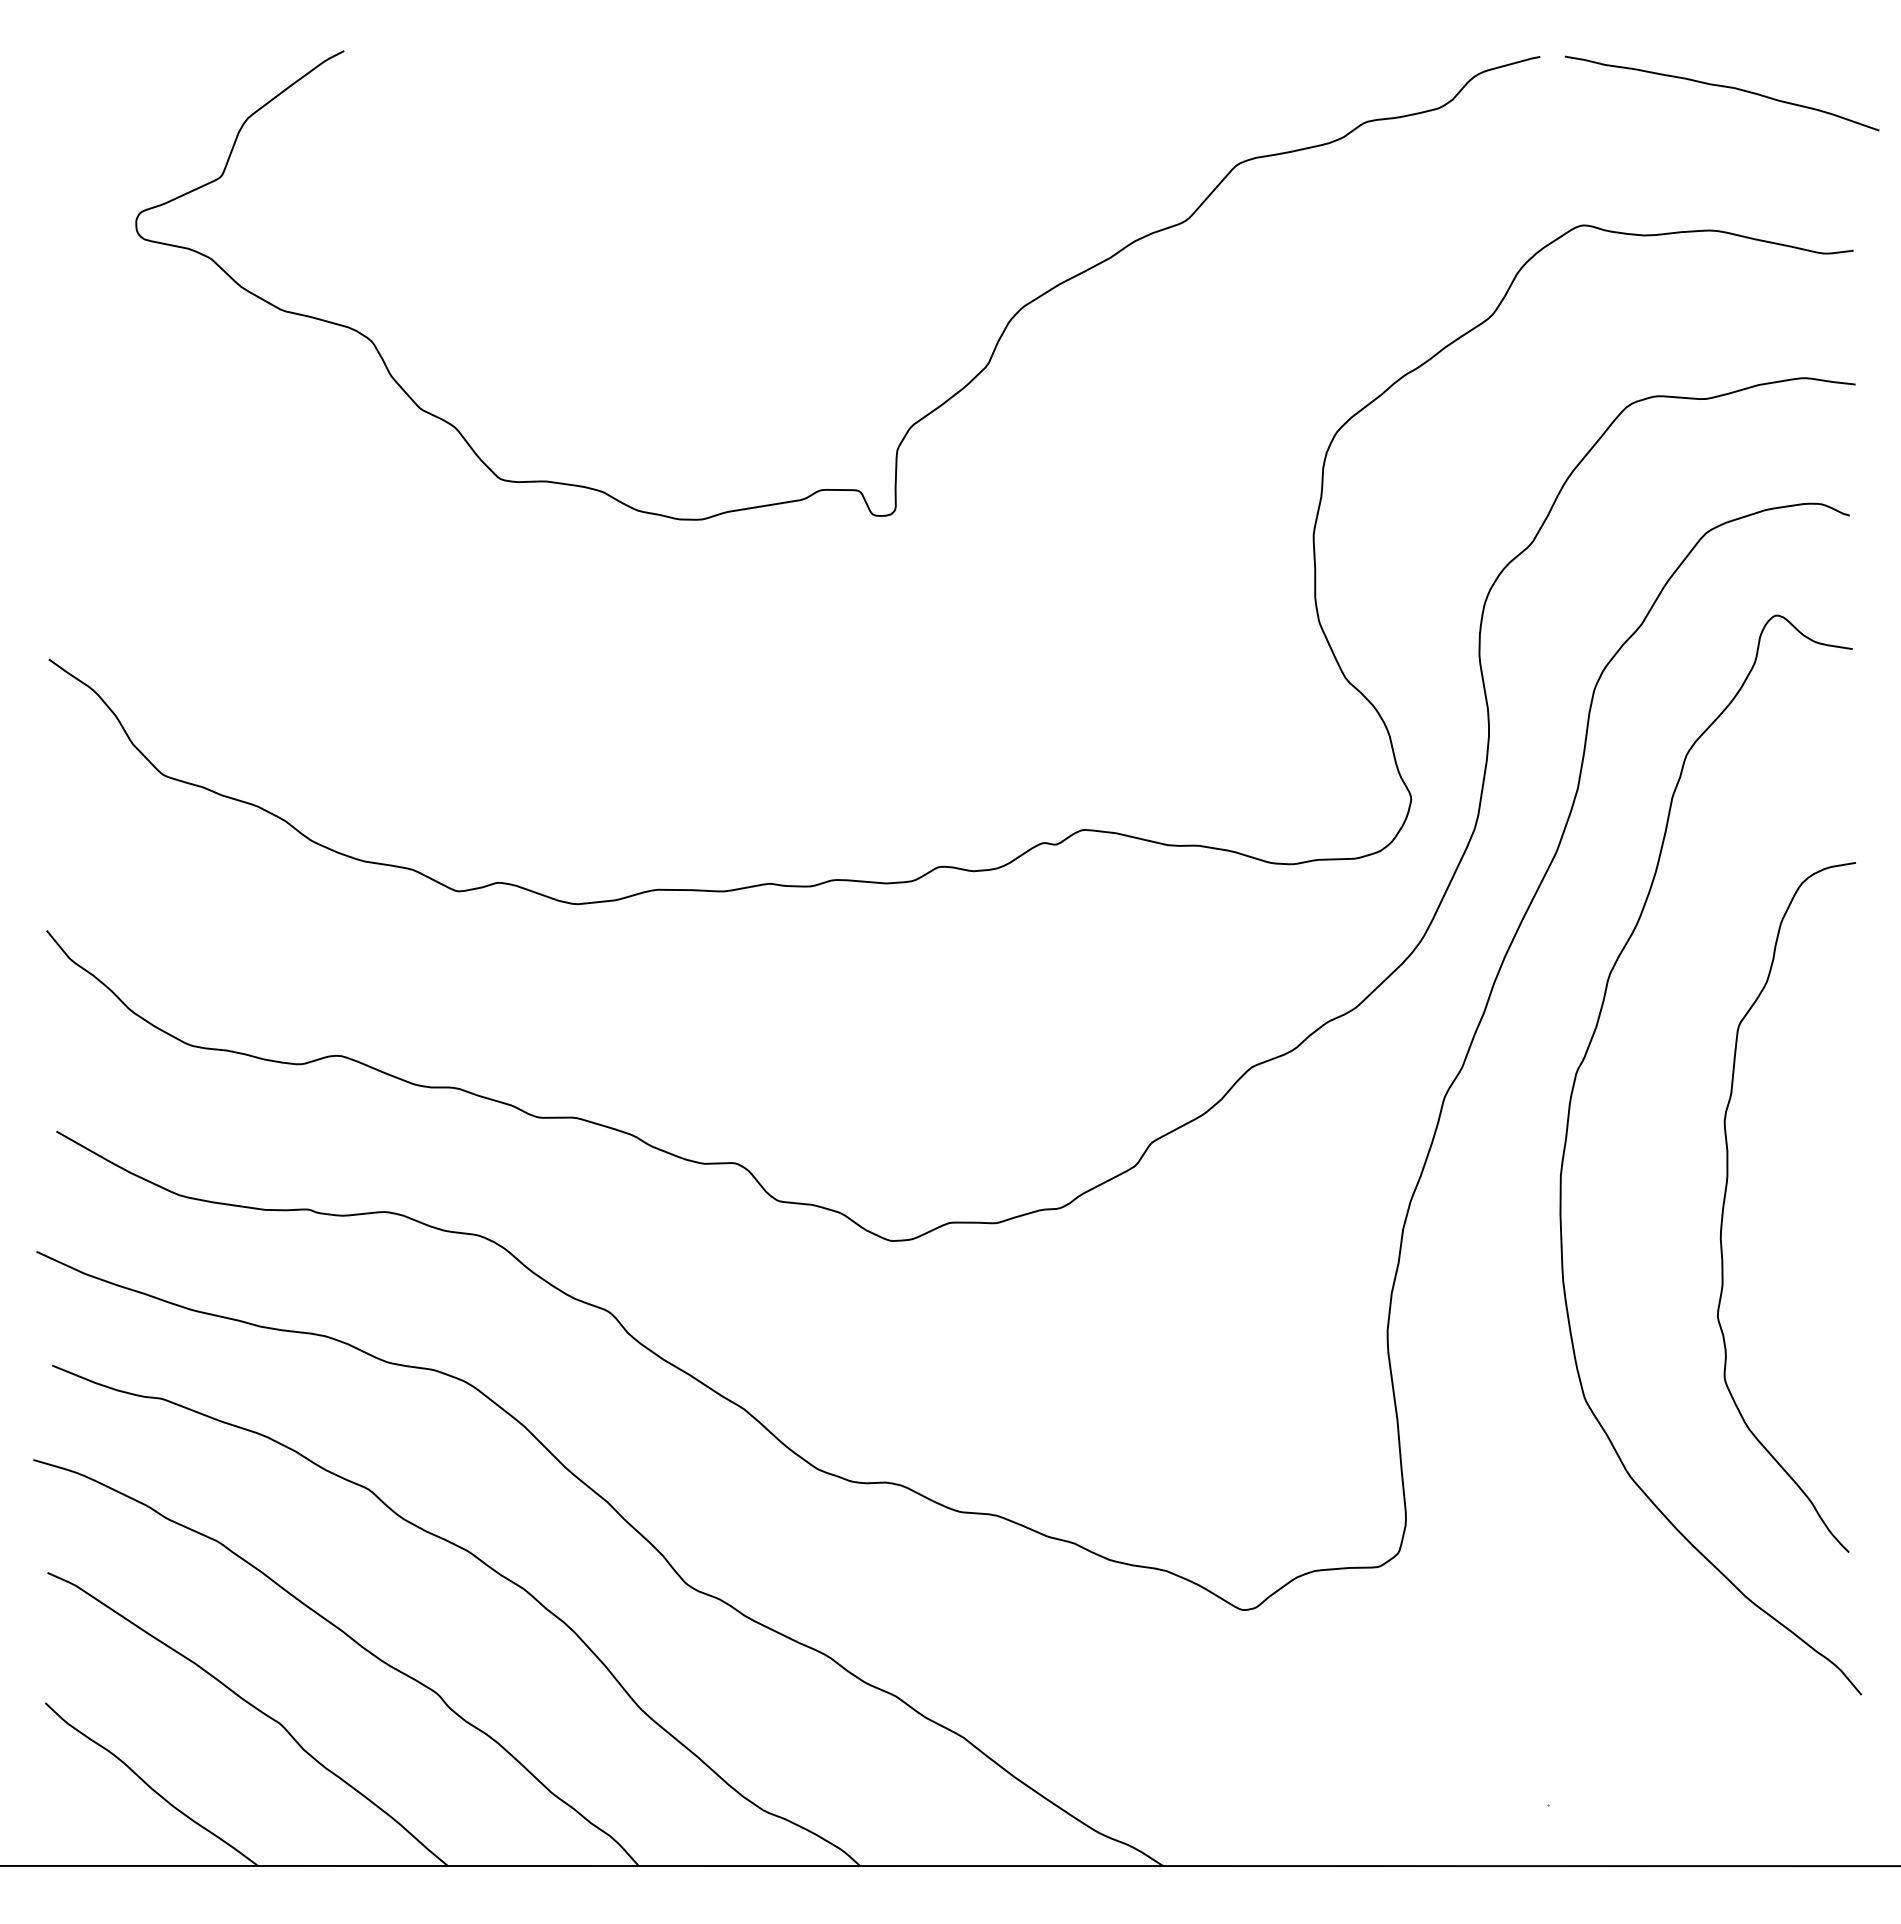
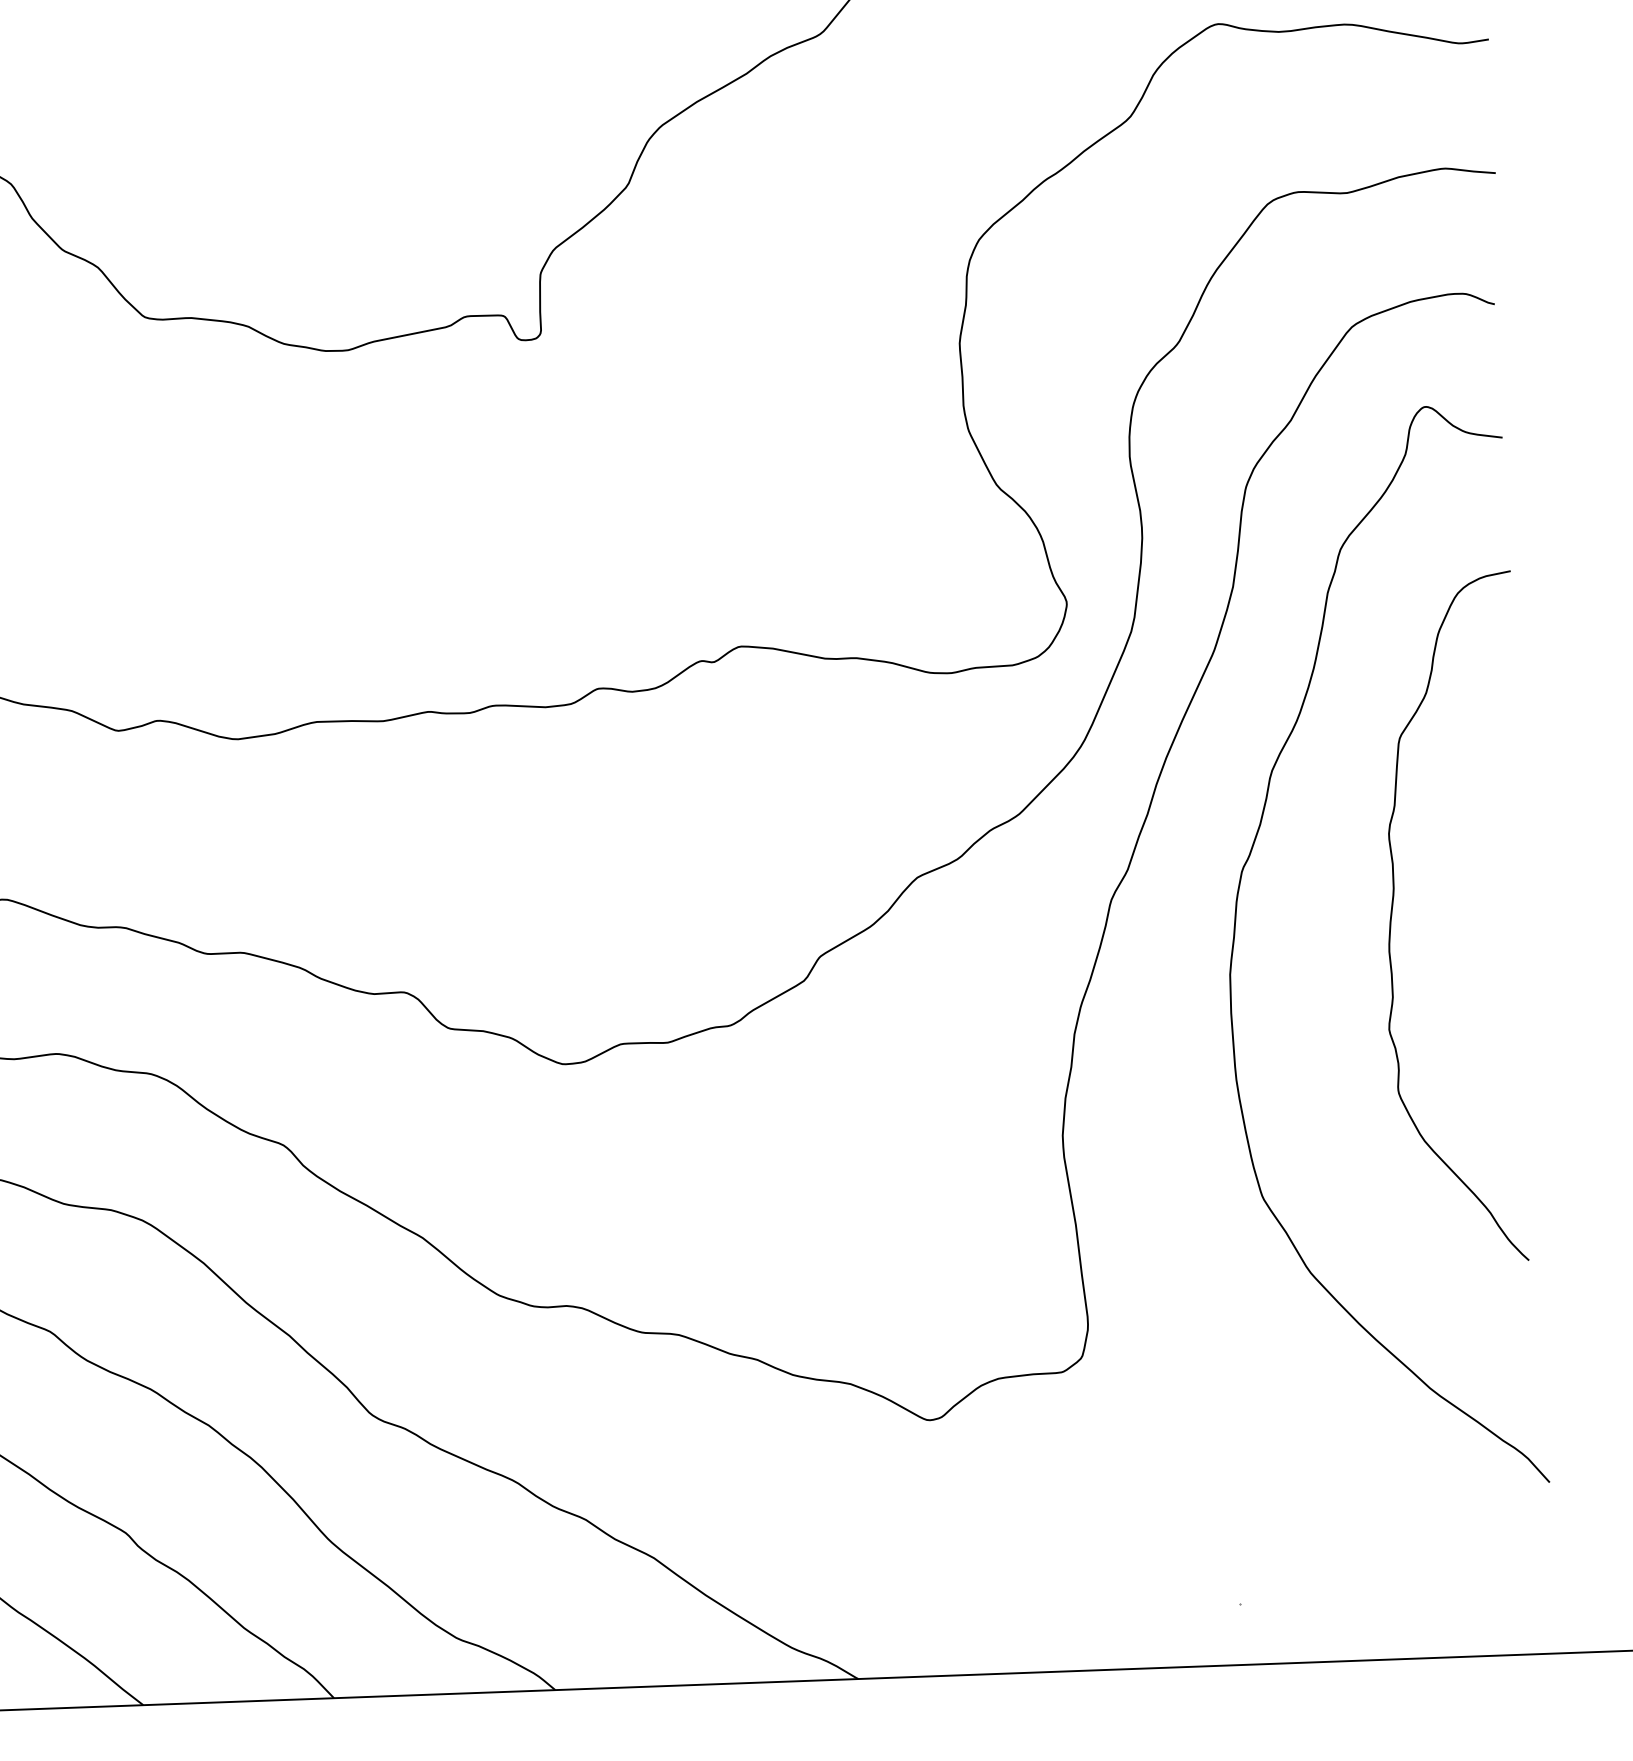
curve: (1725, 1200) -> (1392, 913), moved

